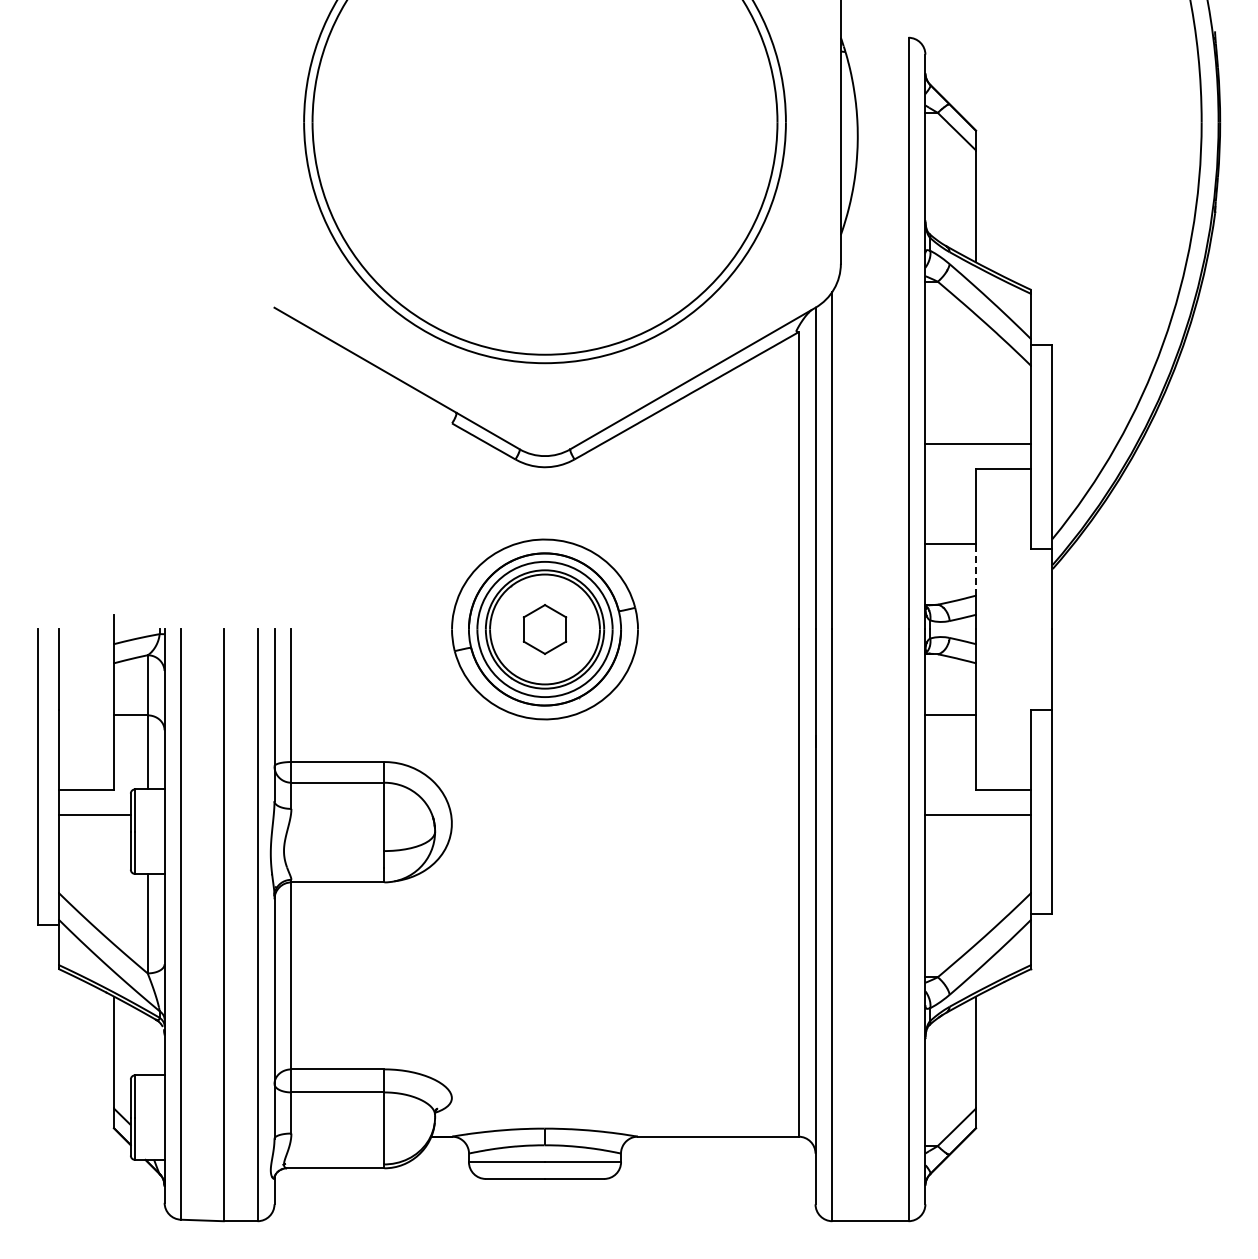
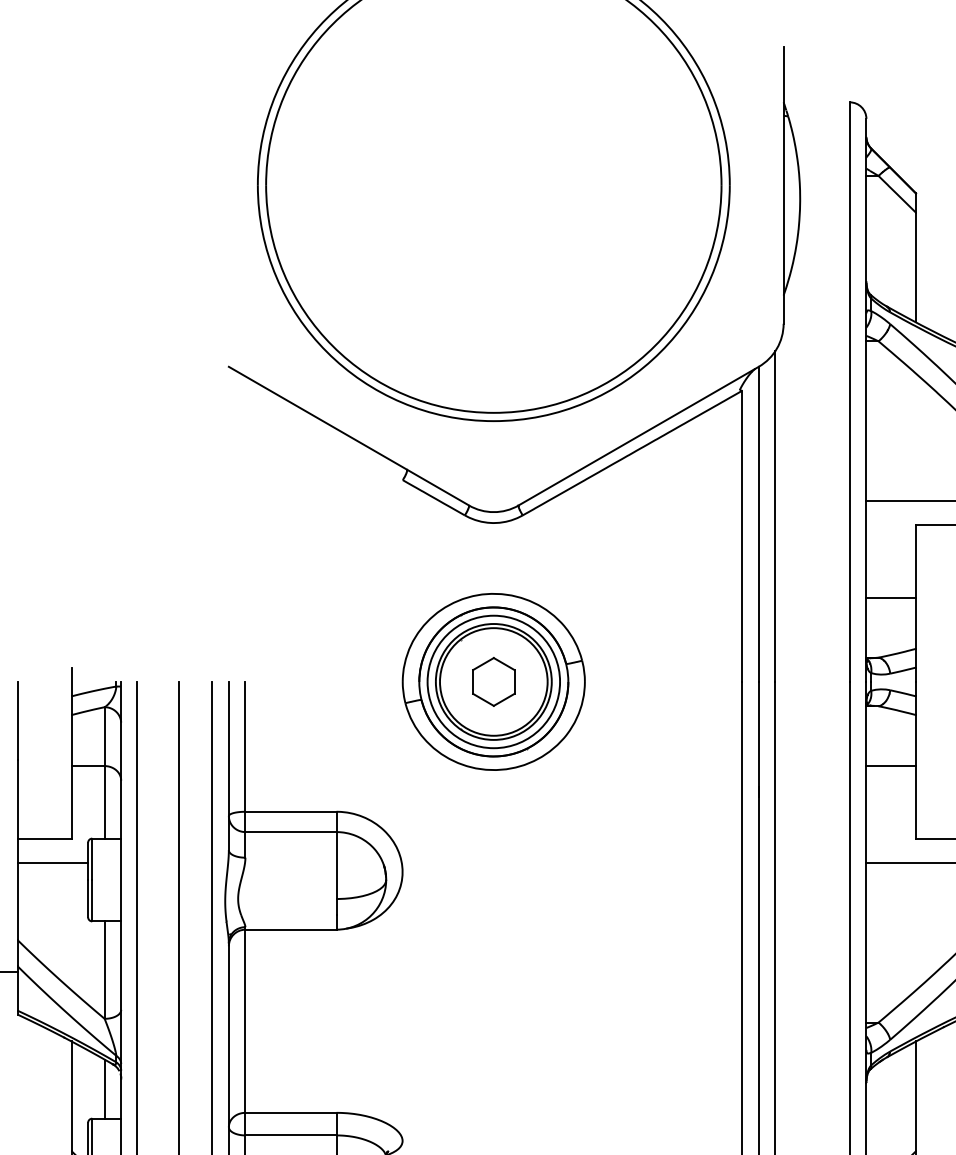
line: (976, 569) -> (916, 623), dashed -> solid
line: (147, 1045) -> (104, 1089), added

